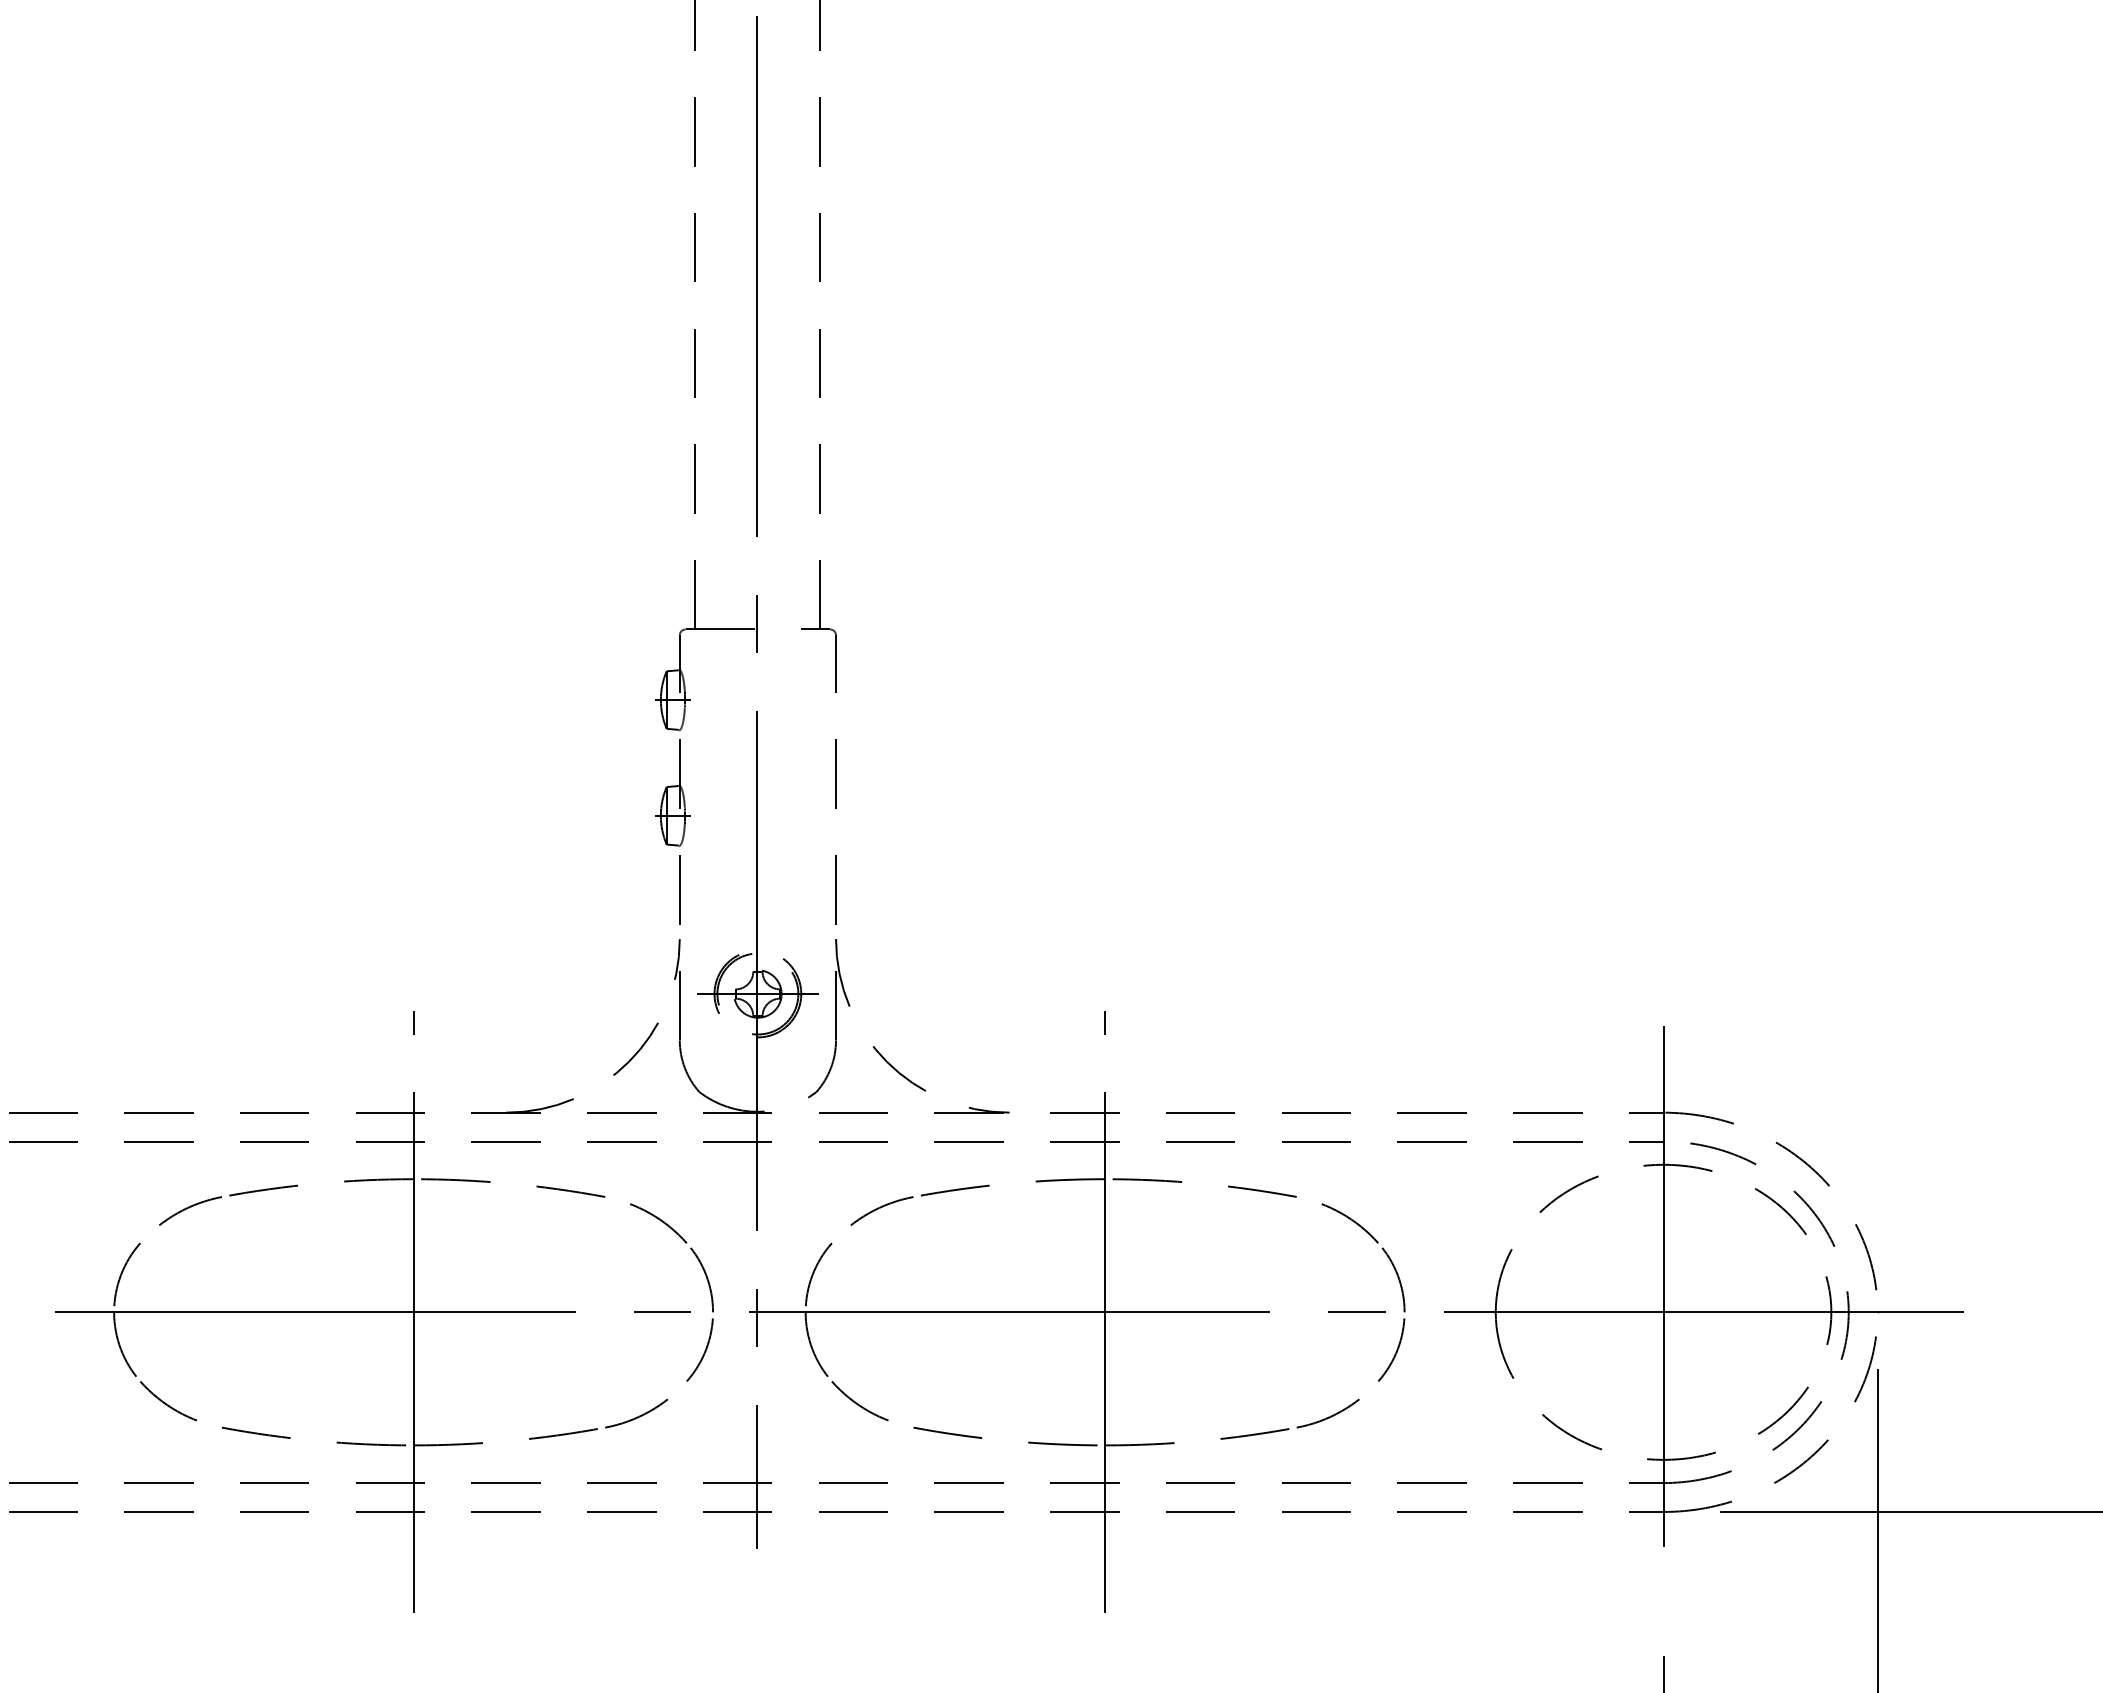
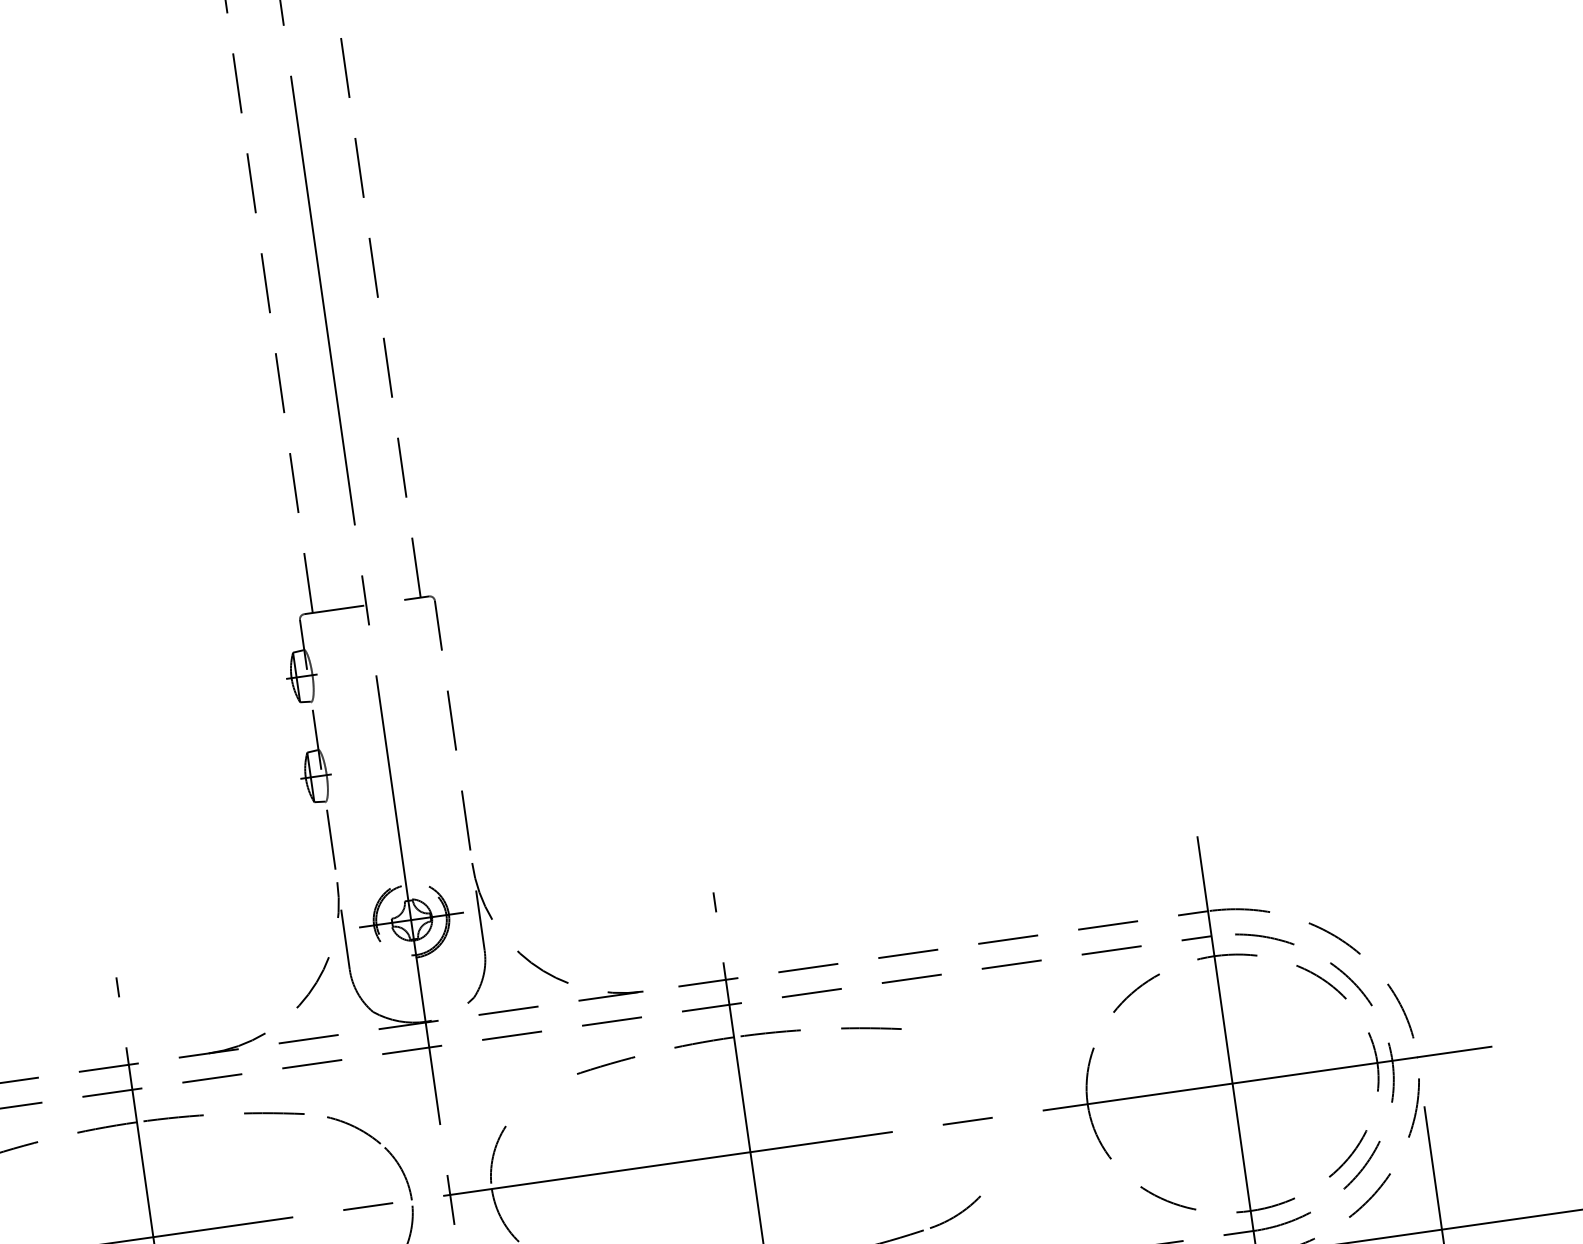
arc: (880, 1208) -> (543, 1090), removed
part: (1399, 1284) -> (1001, 1092), removed

